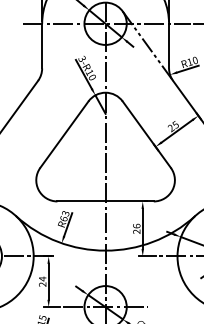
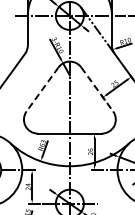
line: (64, 134) -> (42, 89), solid -> dashed
line: (147, 134) -> (97, 89), solid -> dashed

